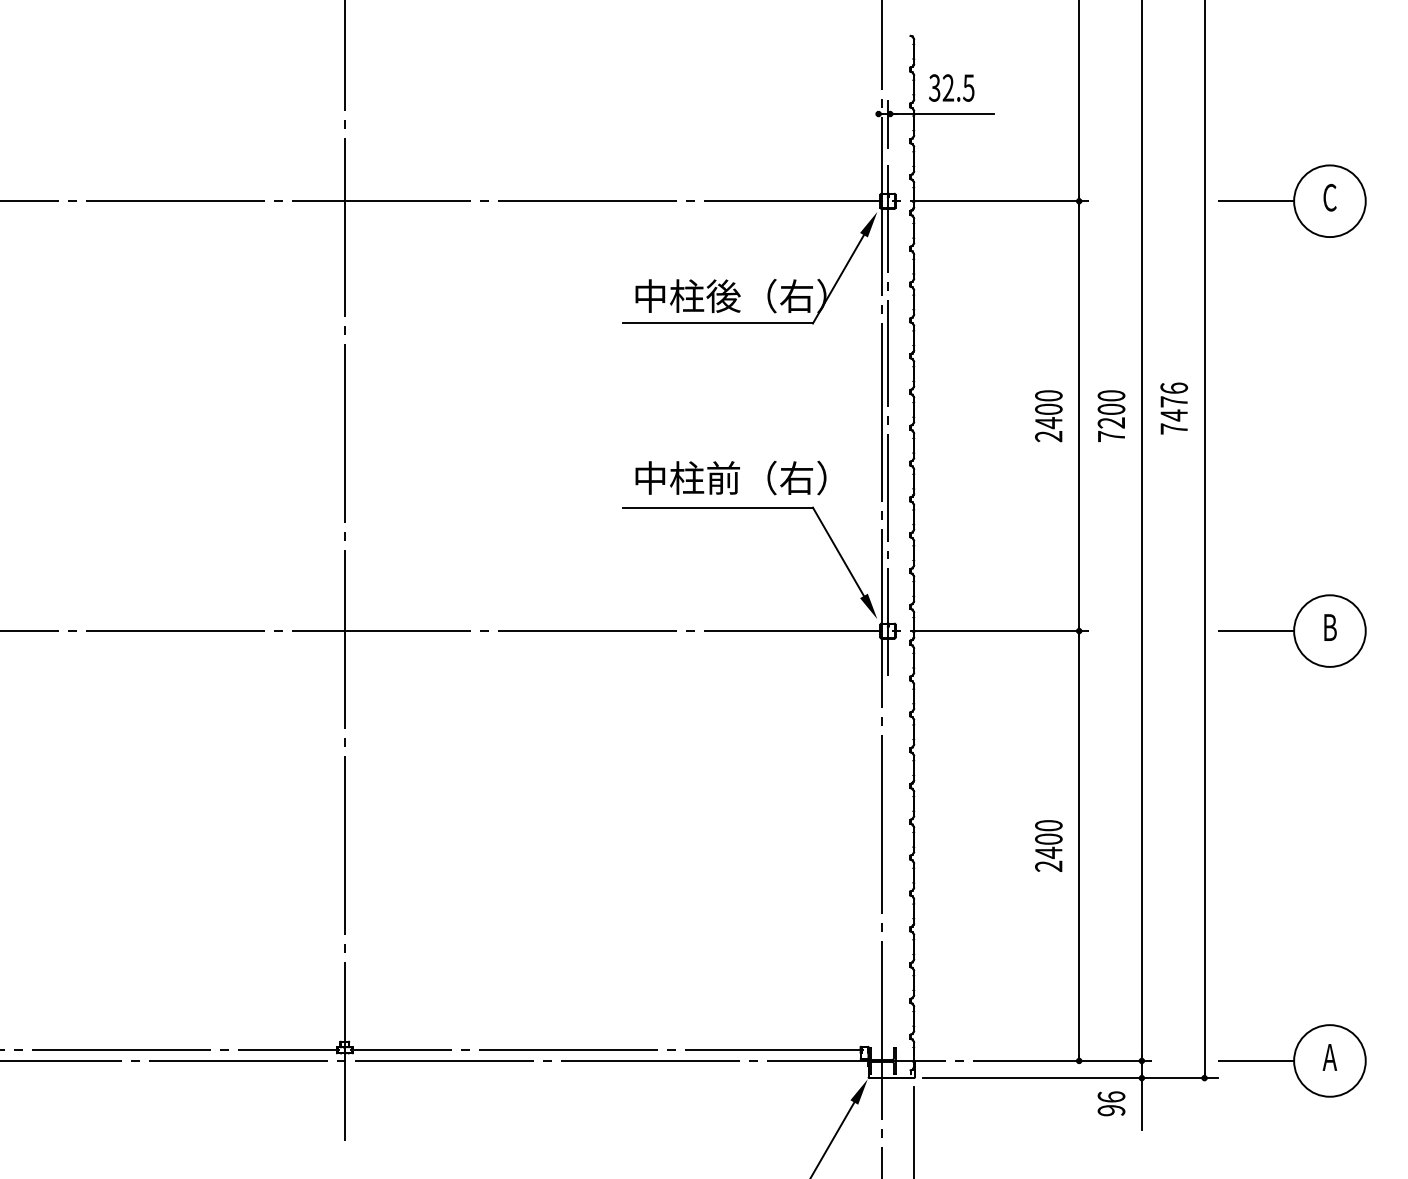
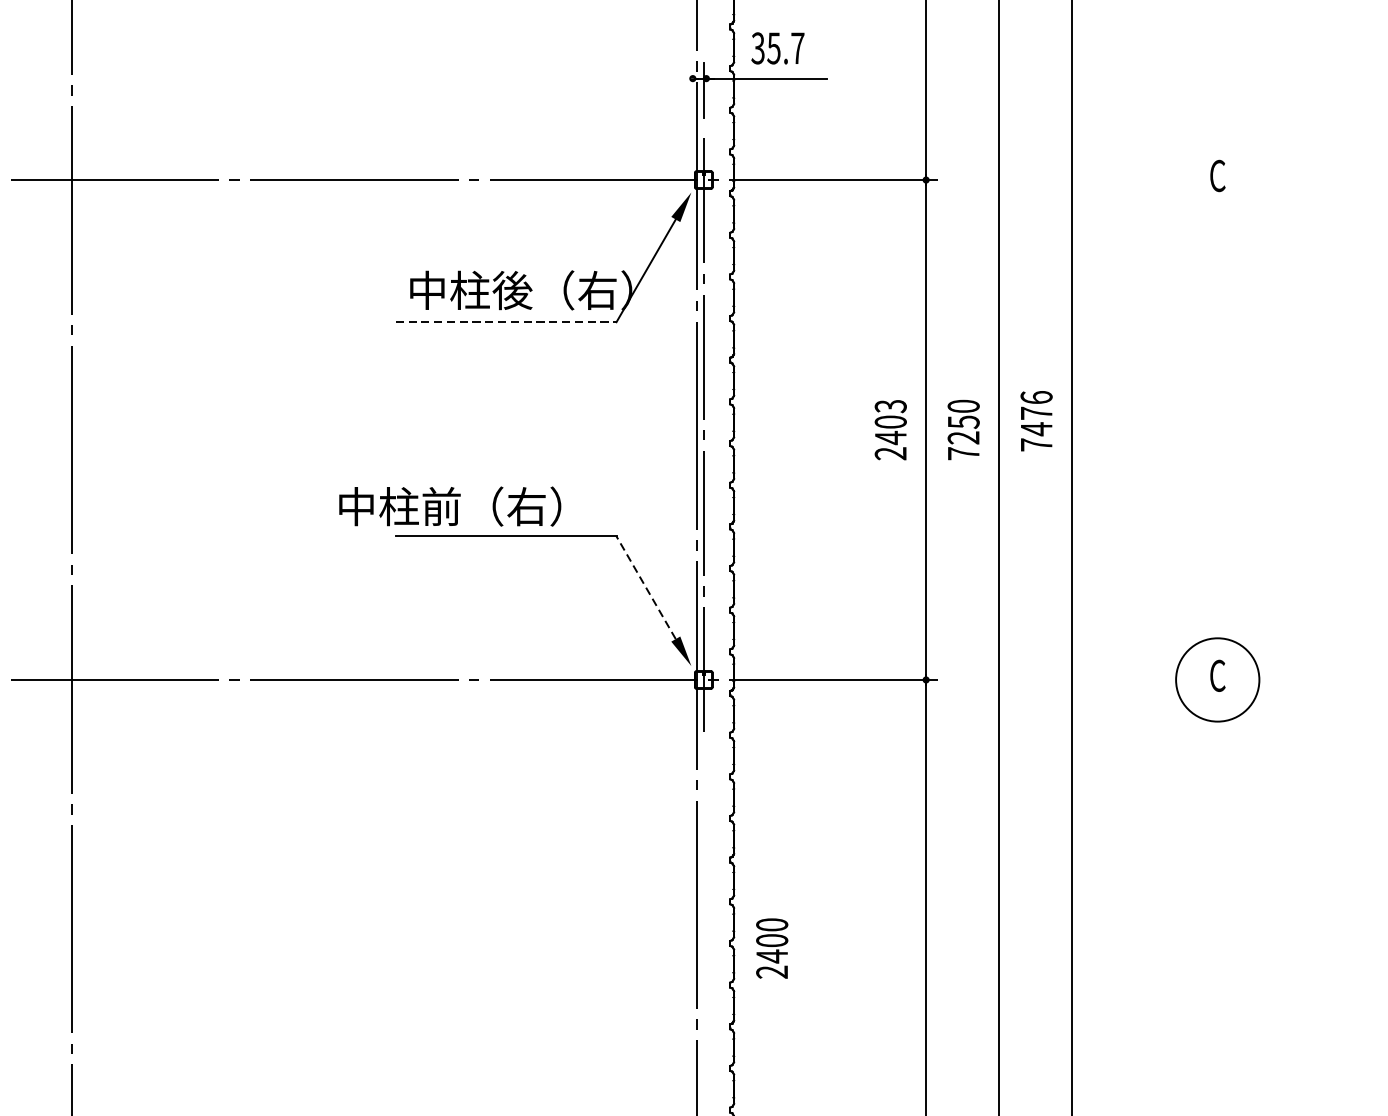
text: (958, 87) -> (785, 47), 32.5 -> 35.7
part: (1292, 200) -> (1174, 179), removed
line: (718, 323) -> (506, 322), solid -> dashed
text: (1048, 395) -> (890, 405), 2400 -> 2403
text: (1111, 409) -> (963, 422), 7200 -> 7250
text: (730, 477) -> (449, 505), moved
line: (838, 551) -> (646, 587), solid -> dashed
text: (1329, 627) -> (1217, 675), B -> C
line: (1256, 631) -> (1132, 680), removed
text: (1048, 845) -> (771, 947), moved

